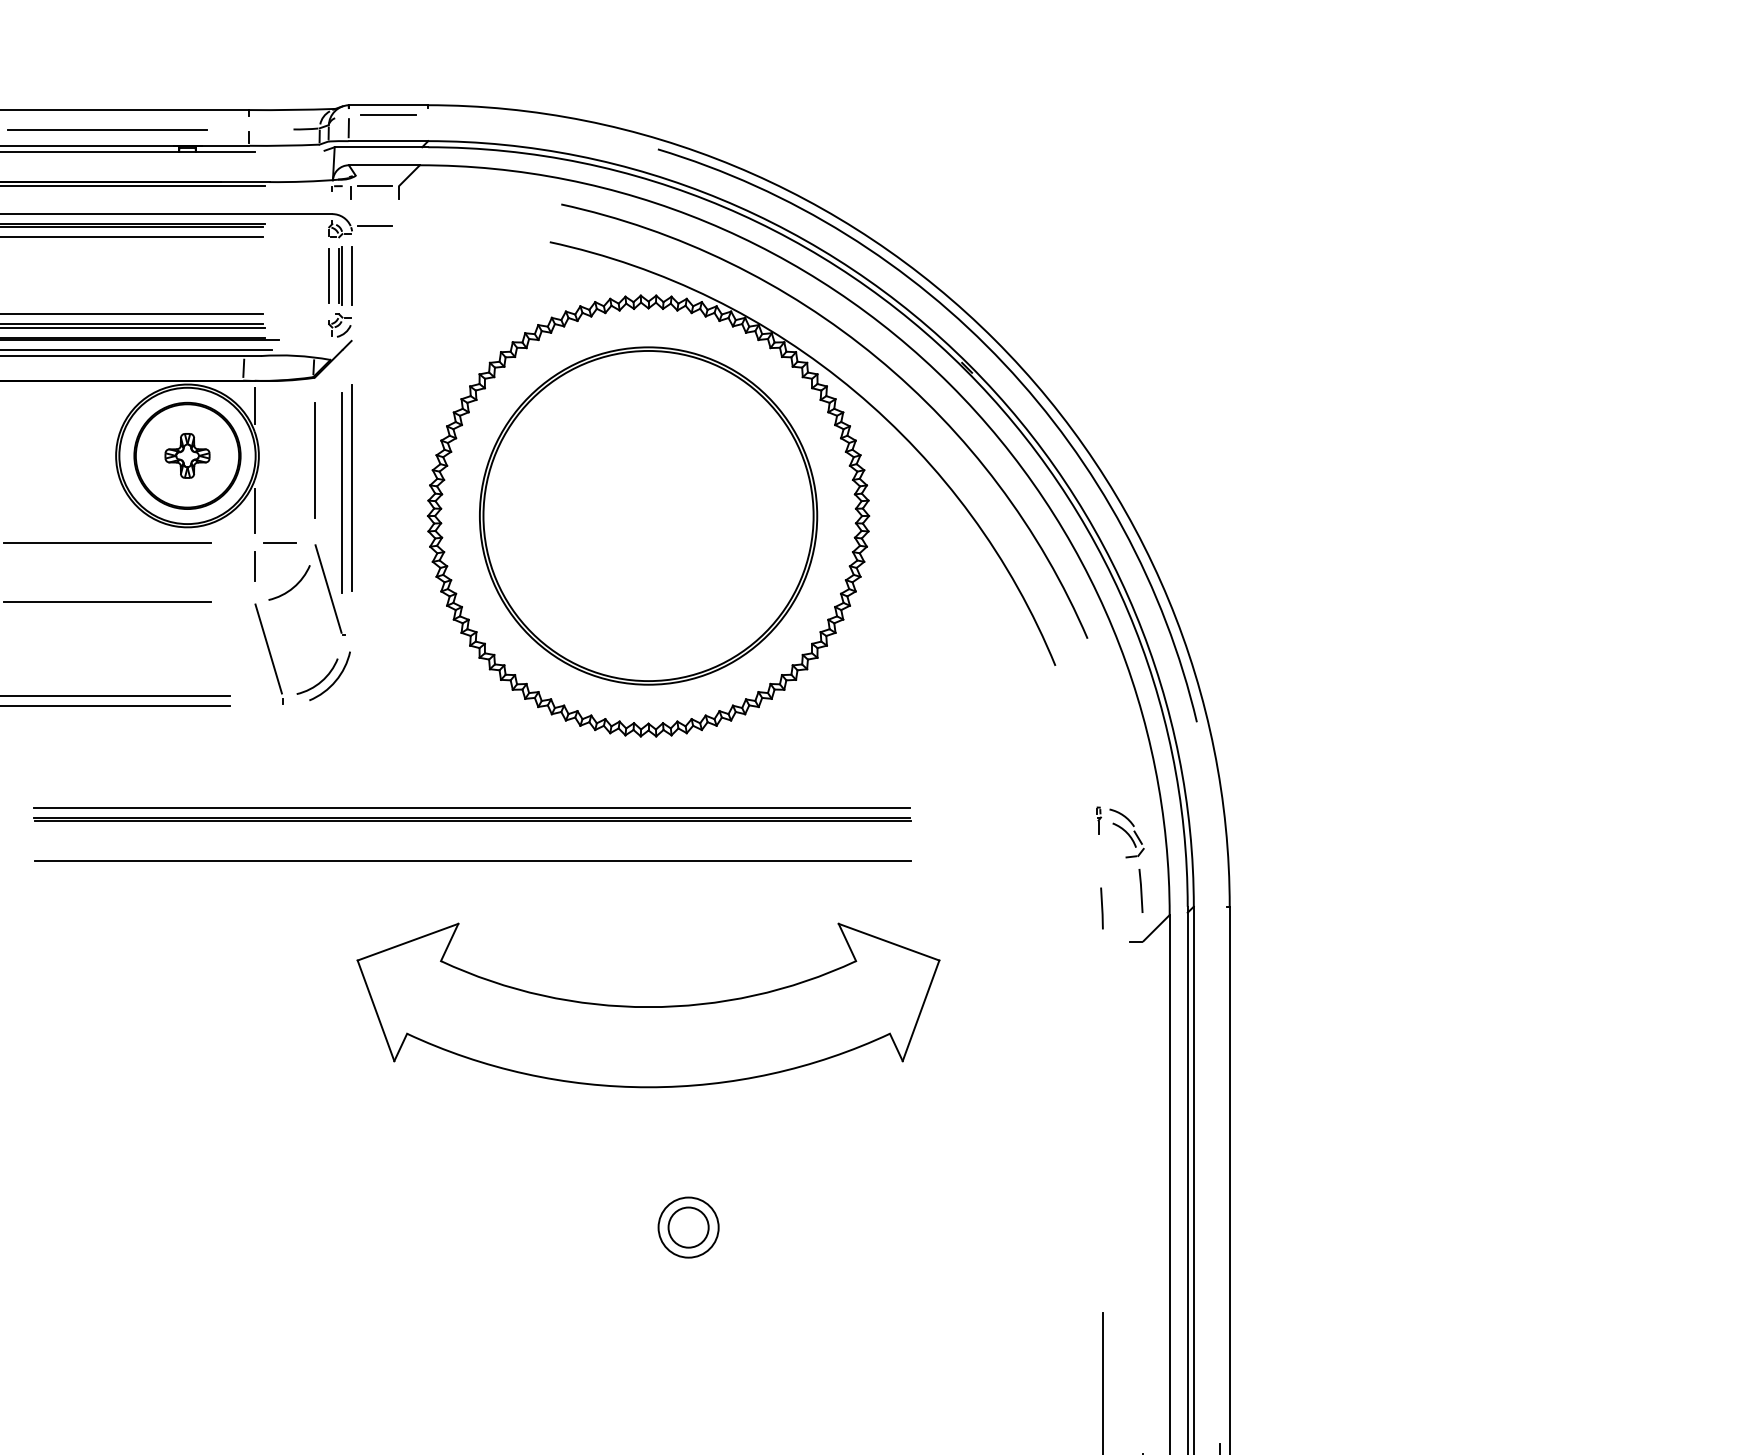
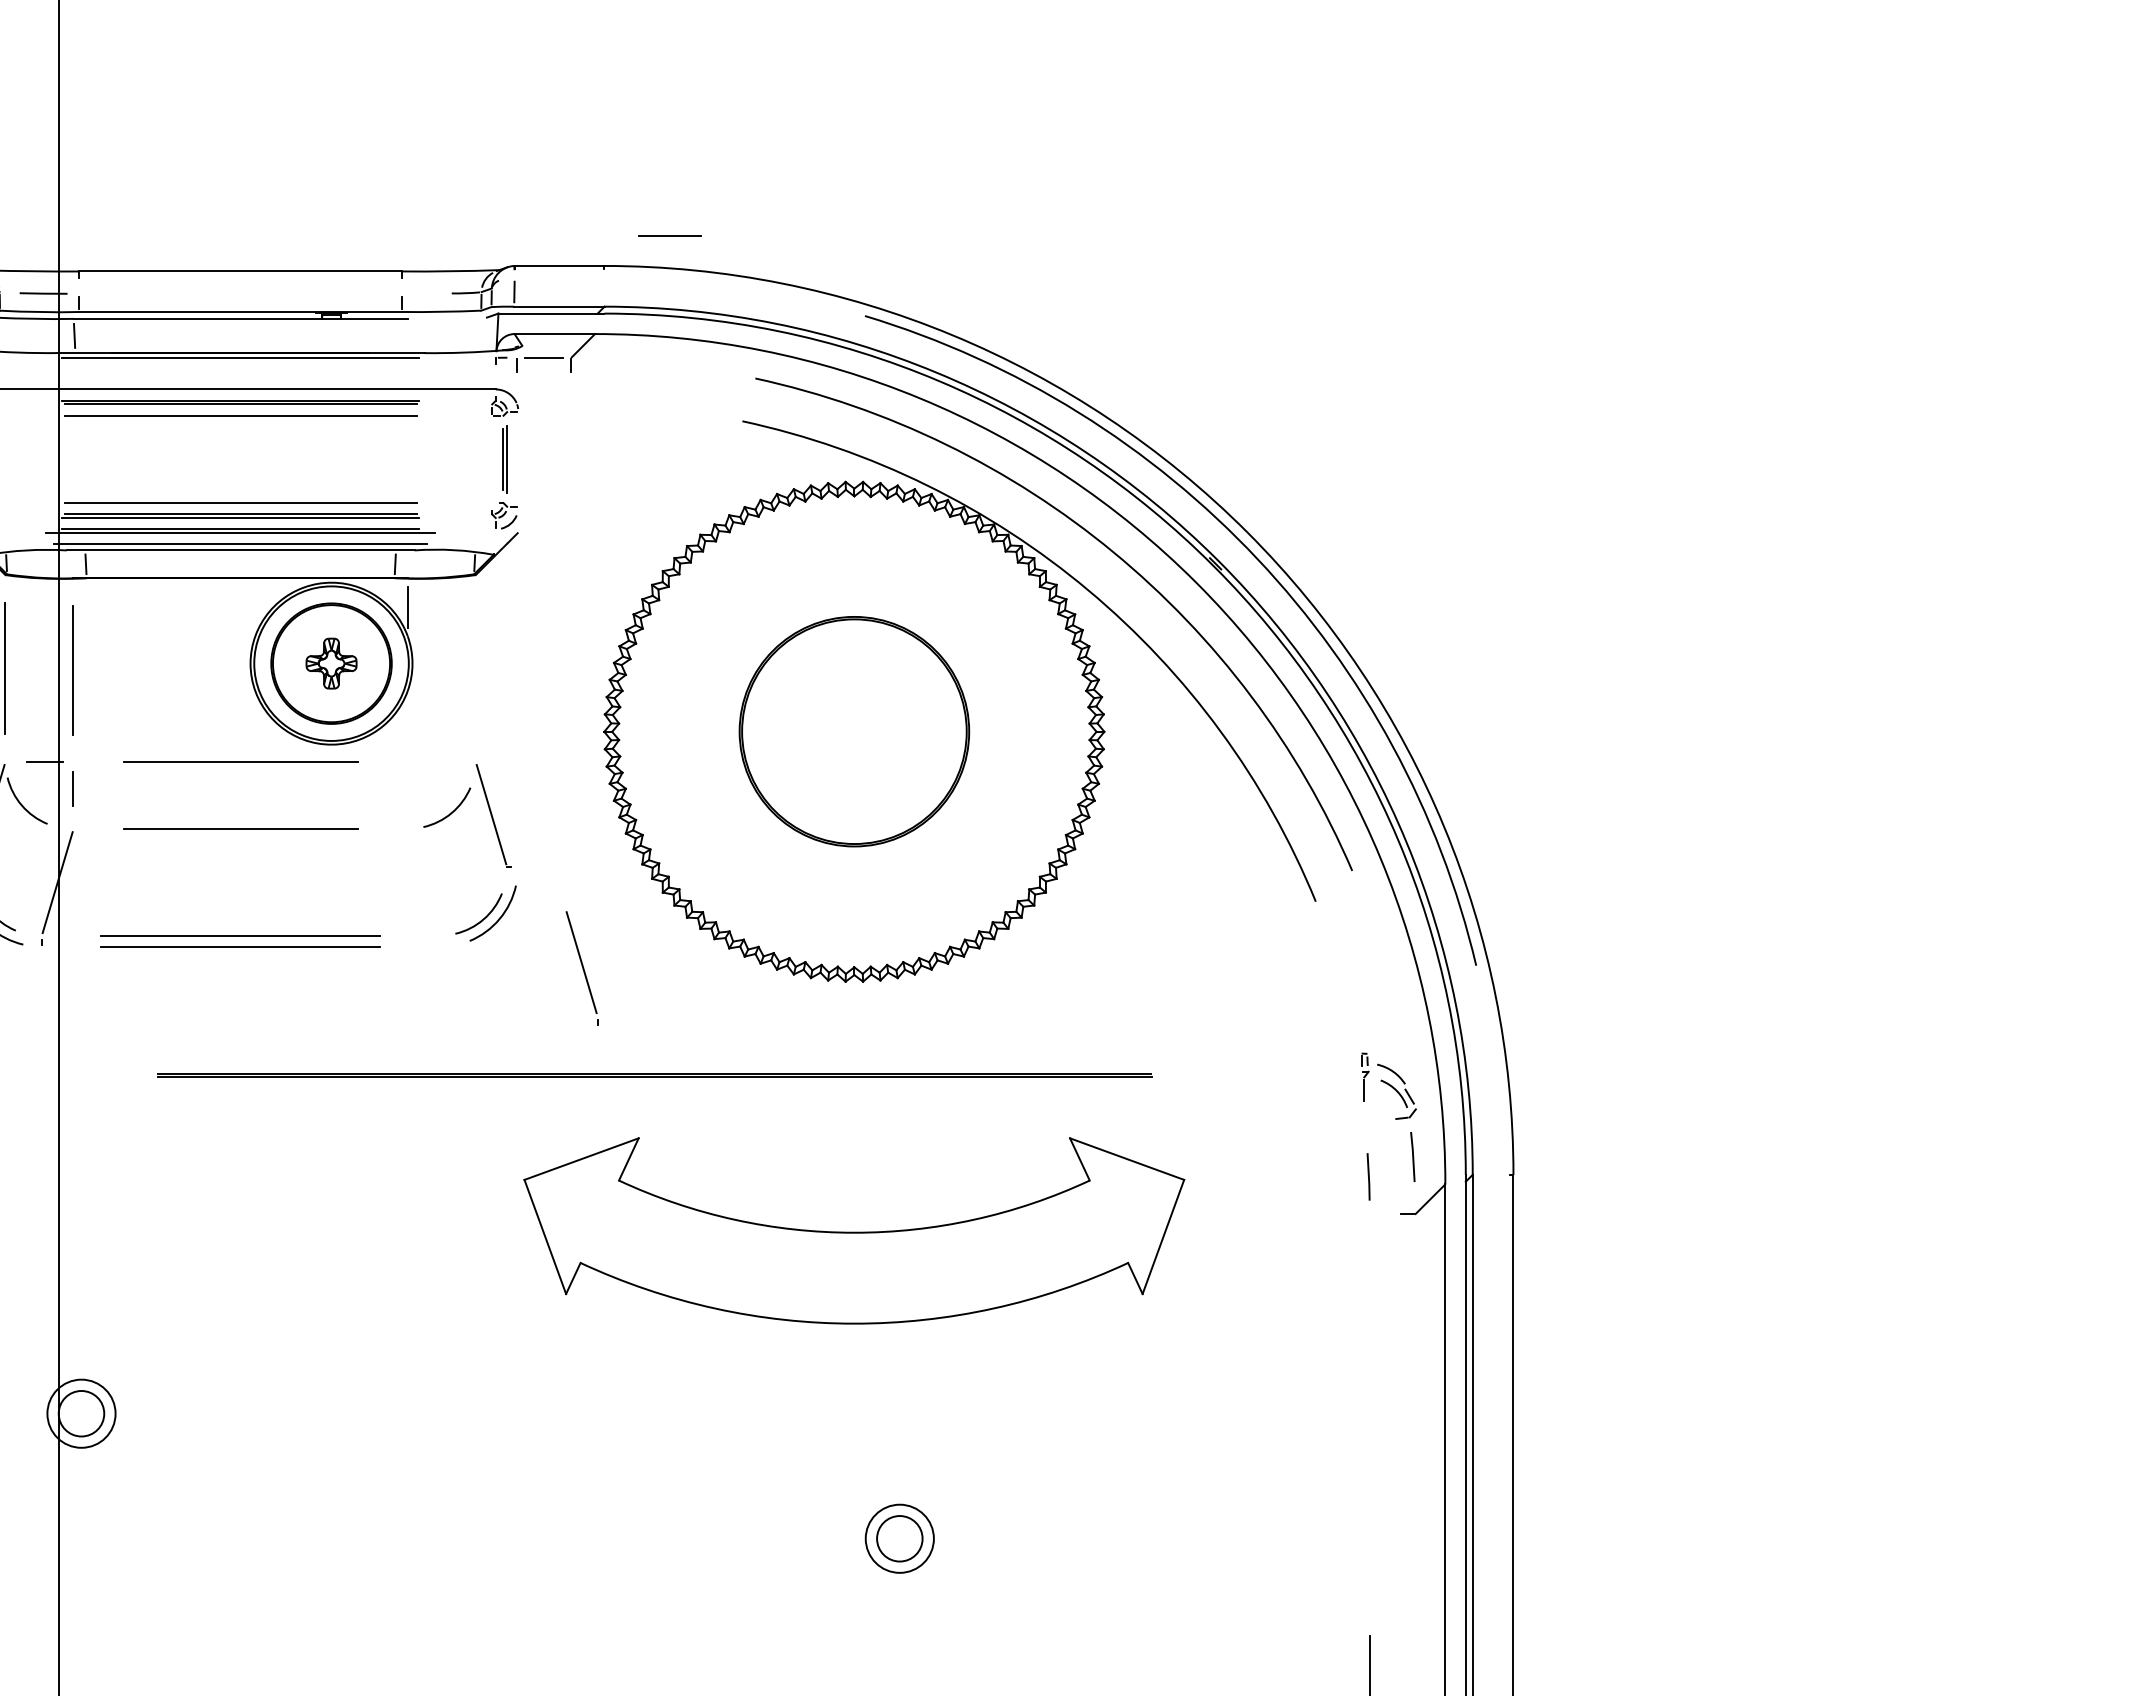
line: (388, 114) -> (669, 235), moved
line: (107, 129) -> (240, 293), removed
line: (374, 226) -> (543, 403), removed
line: (329, 275) -> (492, 459), removed
line: (352, 275) -> (518, 459), removed
line: (314, 460) -> (475, 668), removed
line: (352, 487) -> (518, 699), removed
line: (342, 492) -> (507, 705), removed
line: (254, 511) -> (407, 726), removed
part: (648, 515) -> (854, 731), size x0.6
line: (280, 542) -> (436, 761), removed
line: (254, 566) -> (407, 788), removed
part: (268, 654) -> (581, 968), moved
line: (472, 806) -> (654, 1061), removed
part: (1099, 819) -> (1365, 1076), size x1.6
line: (472, 860) -> (654, 1122), removed
part: (648, 1005) -> (854, 1230), moved

